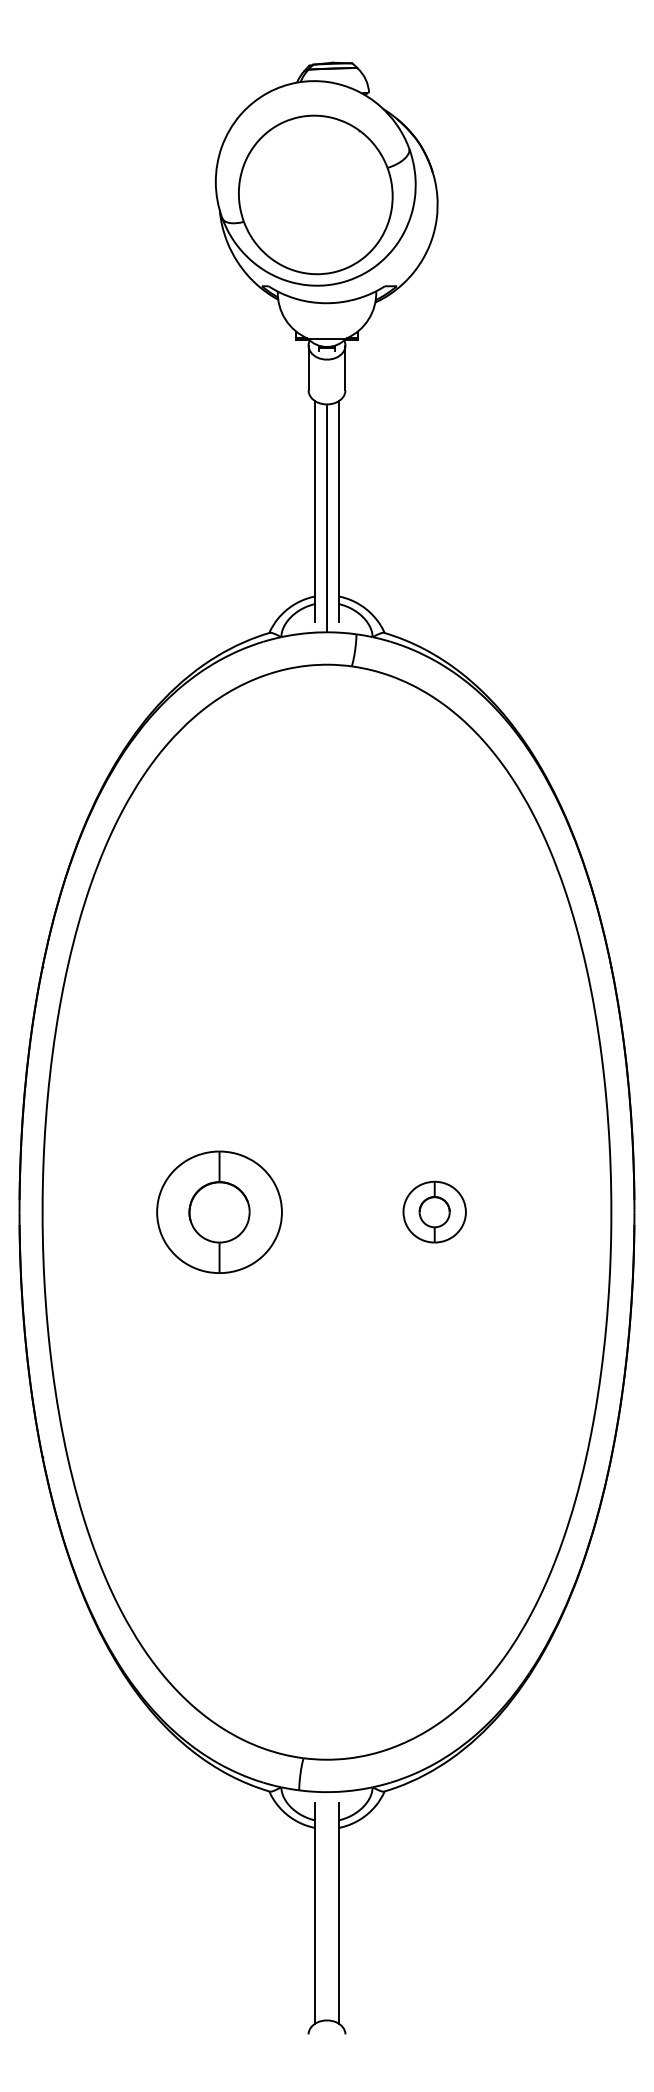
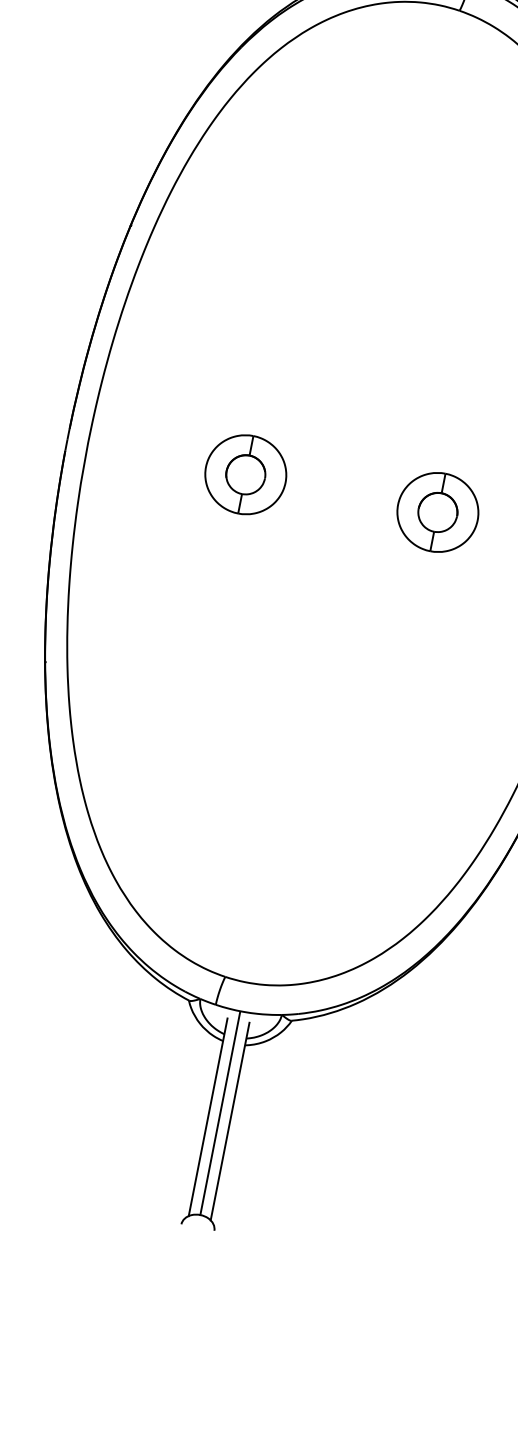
part: (218, 1211) -> (245, 473), size x0.71
part: (434, 1211) -> (437, 511), size x1.43
line: (327, 1906) -> (220, 1113), added

